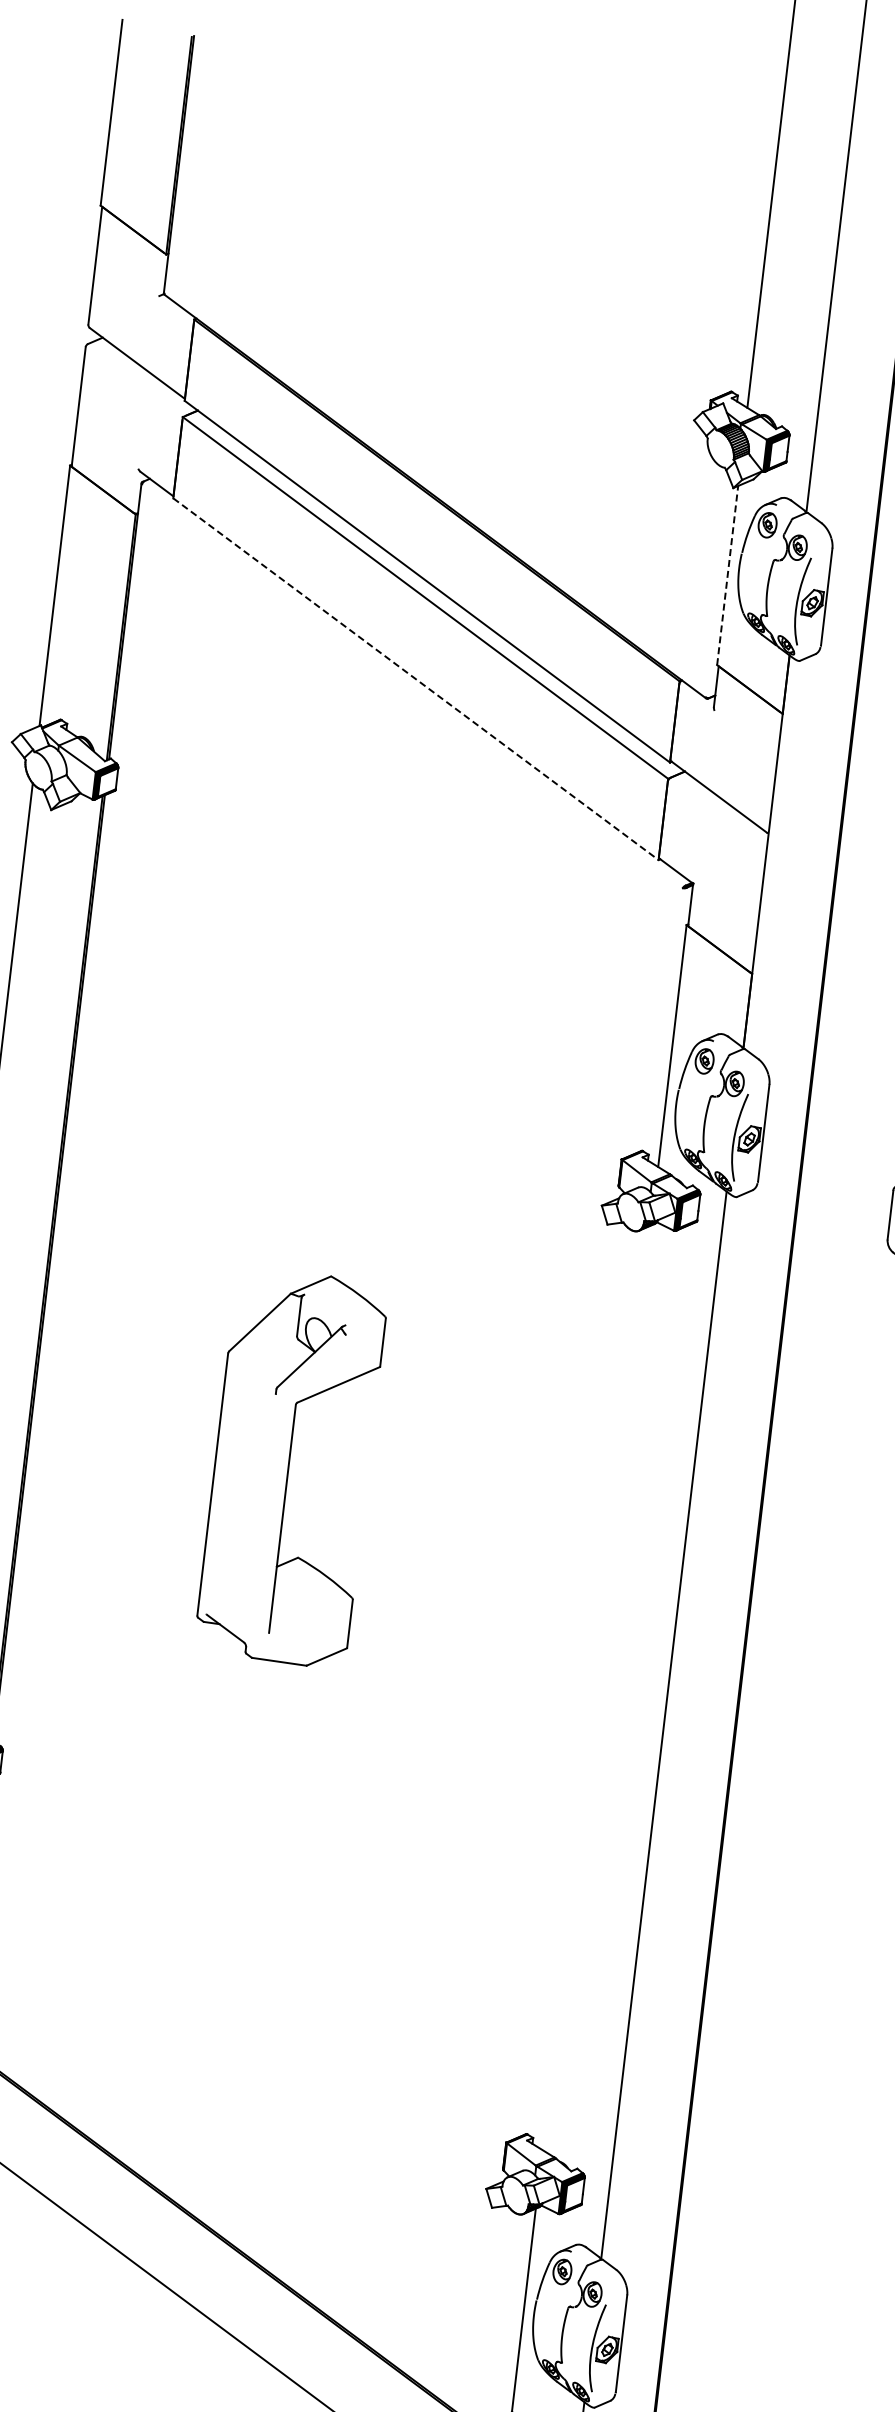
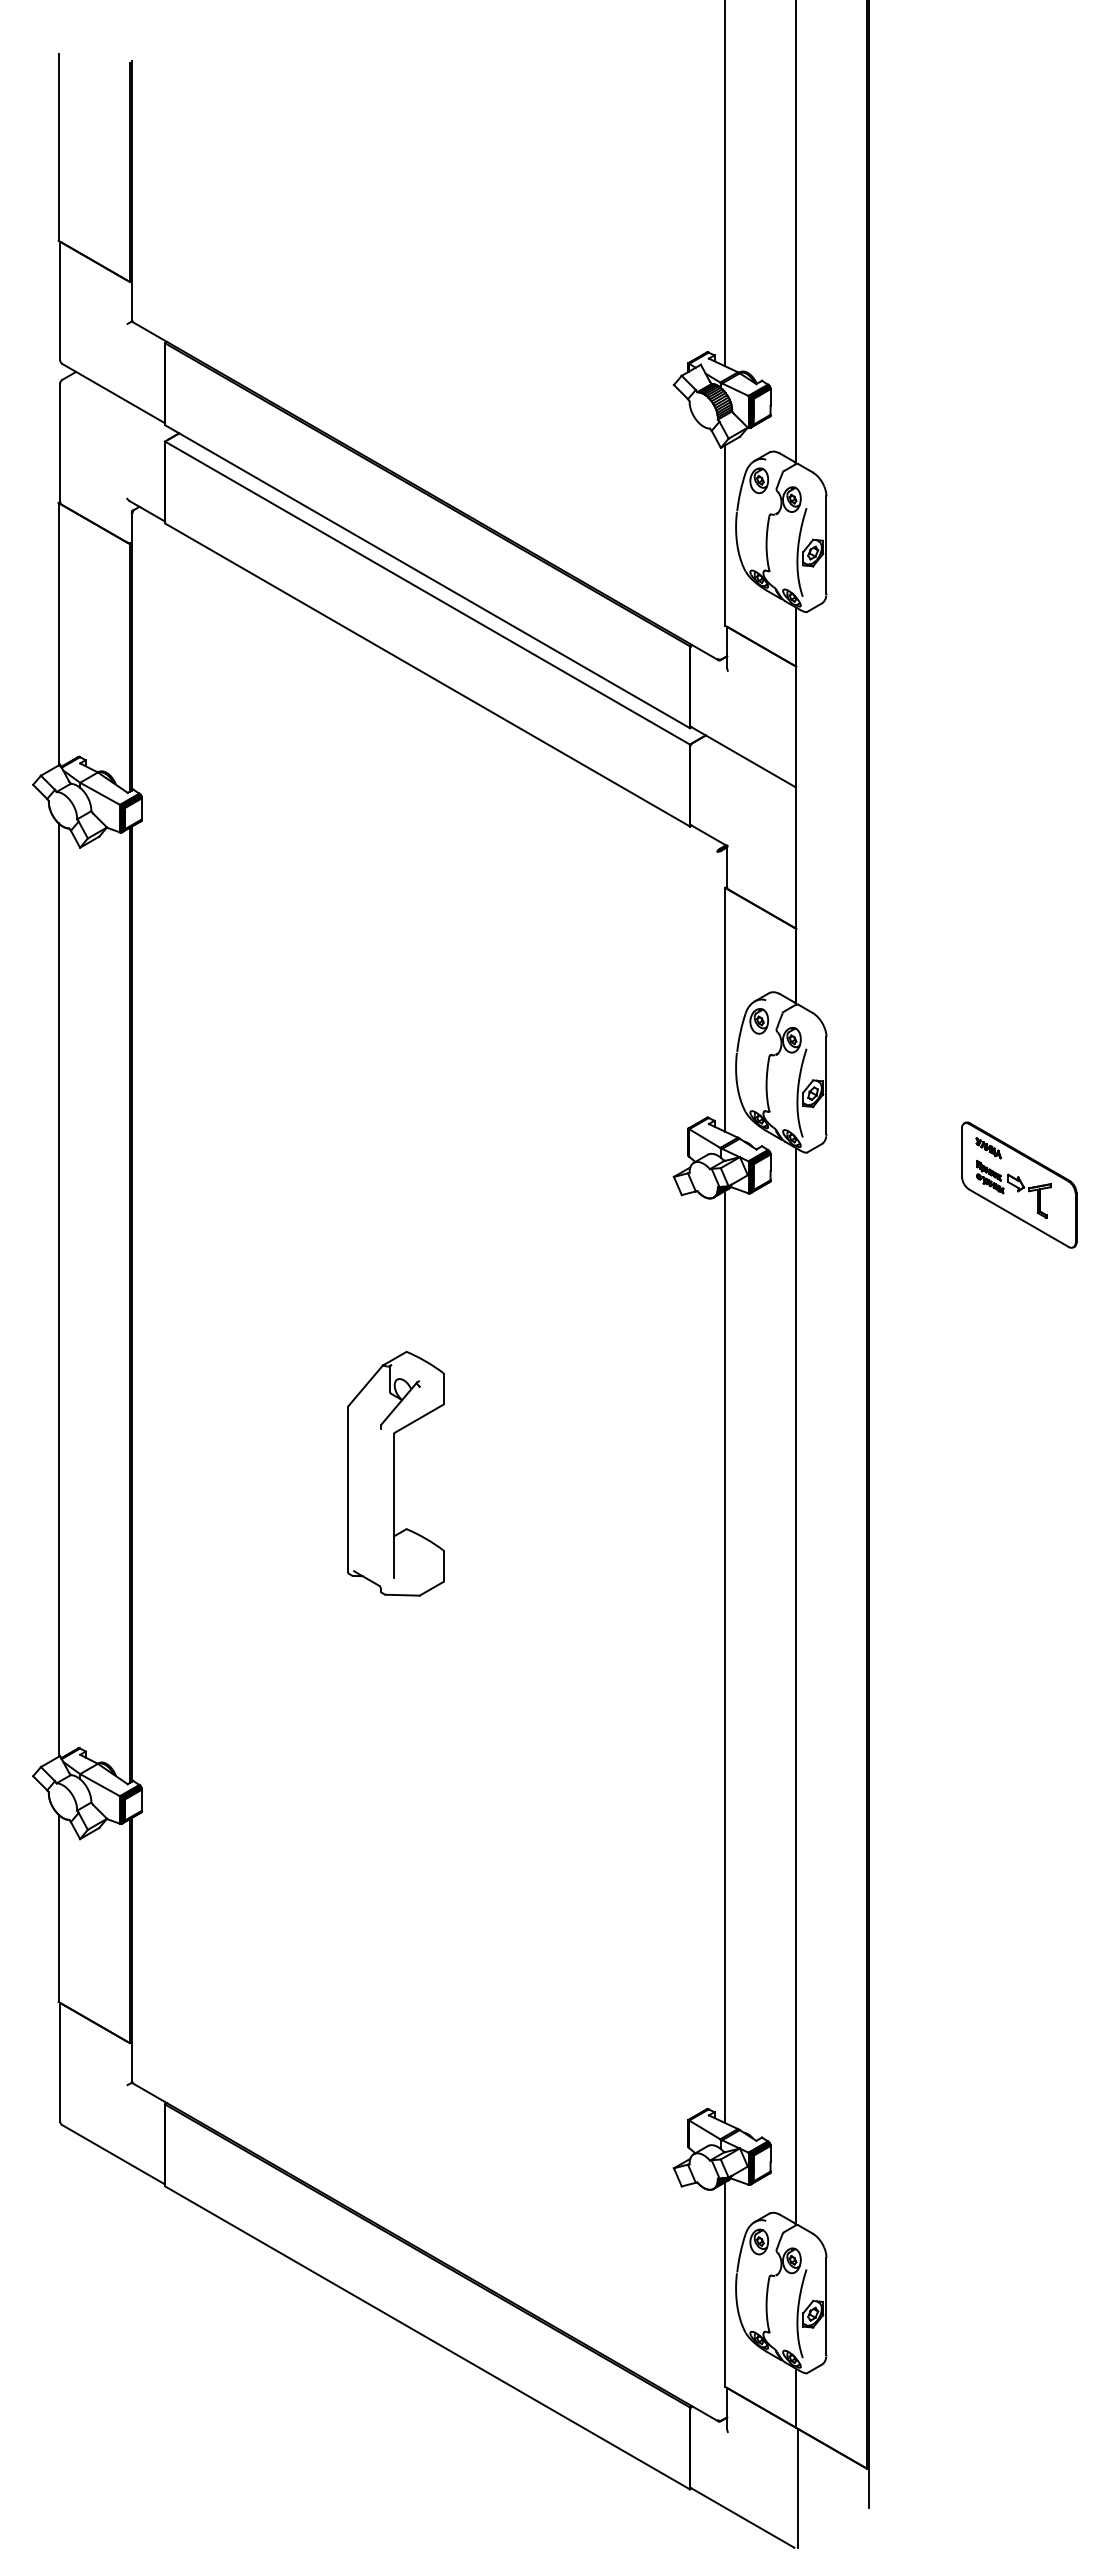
line: (727, 575) -> (725, 535), dashed -> solid
line: (415, 679) -> (427, 675), dashed -> solid
part: (291, 1467) -> (395, 1473), size x0.62
line: (597, 1687) -> (725, 1656), added

